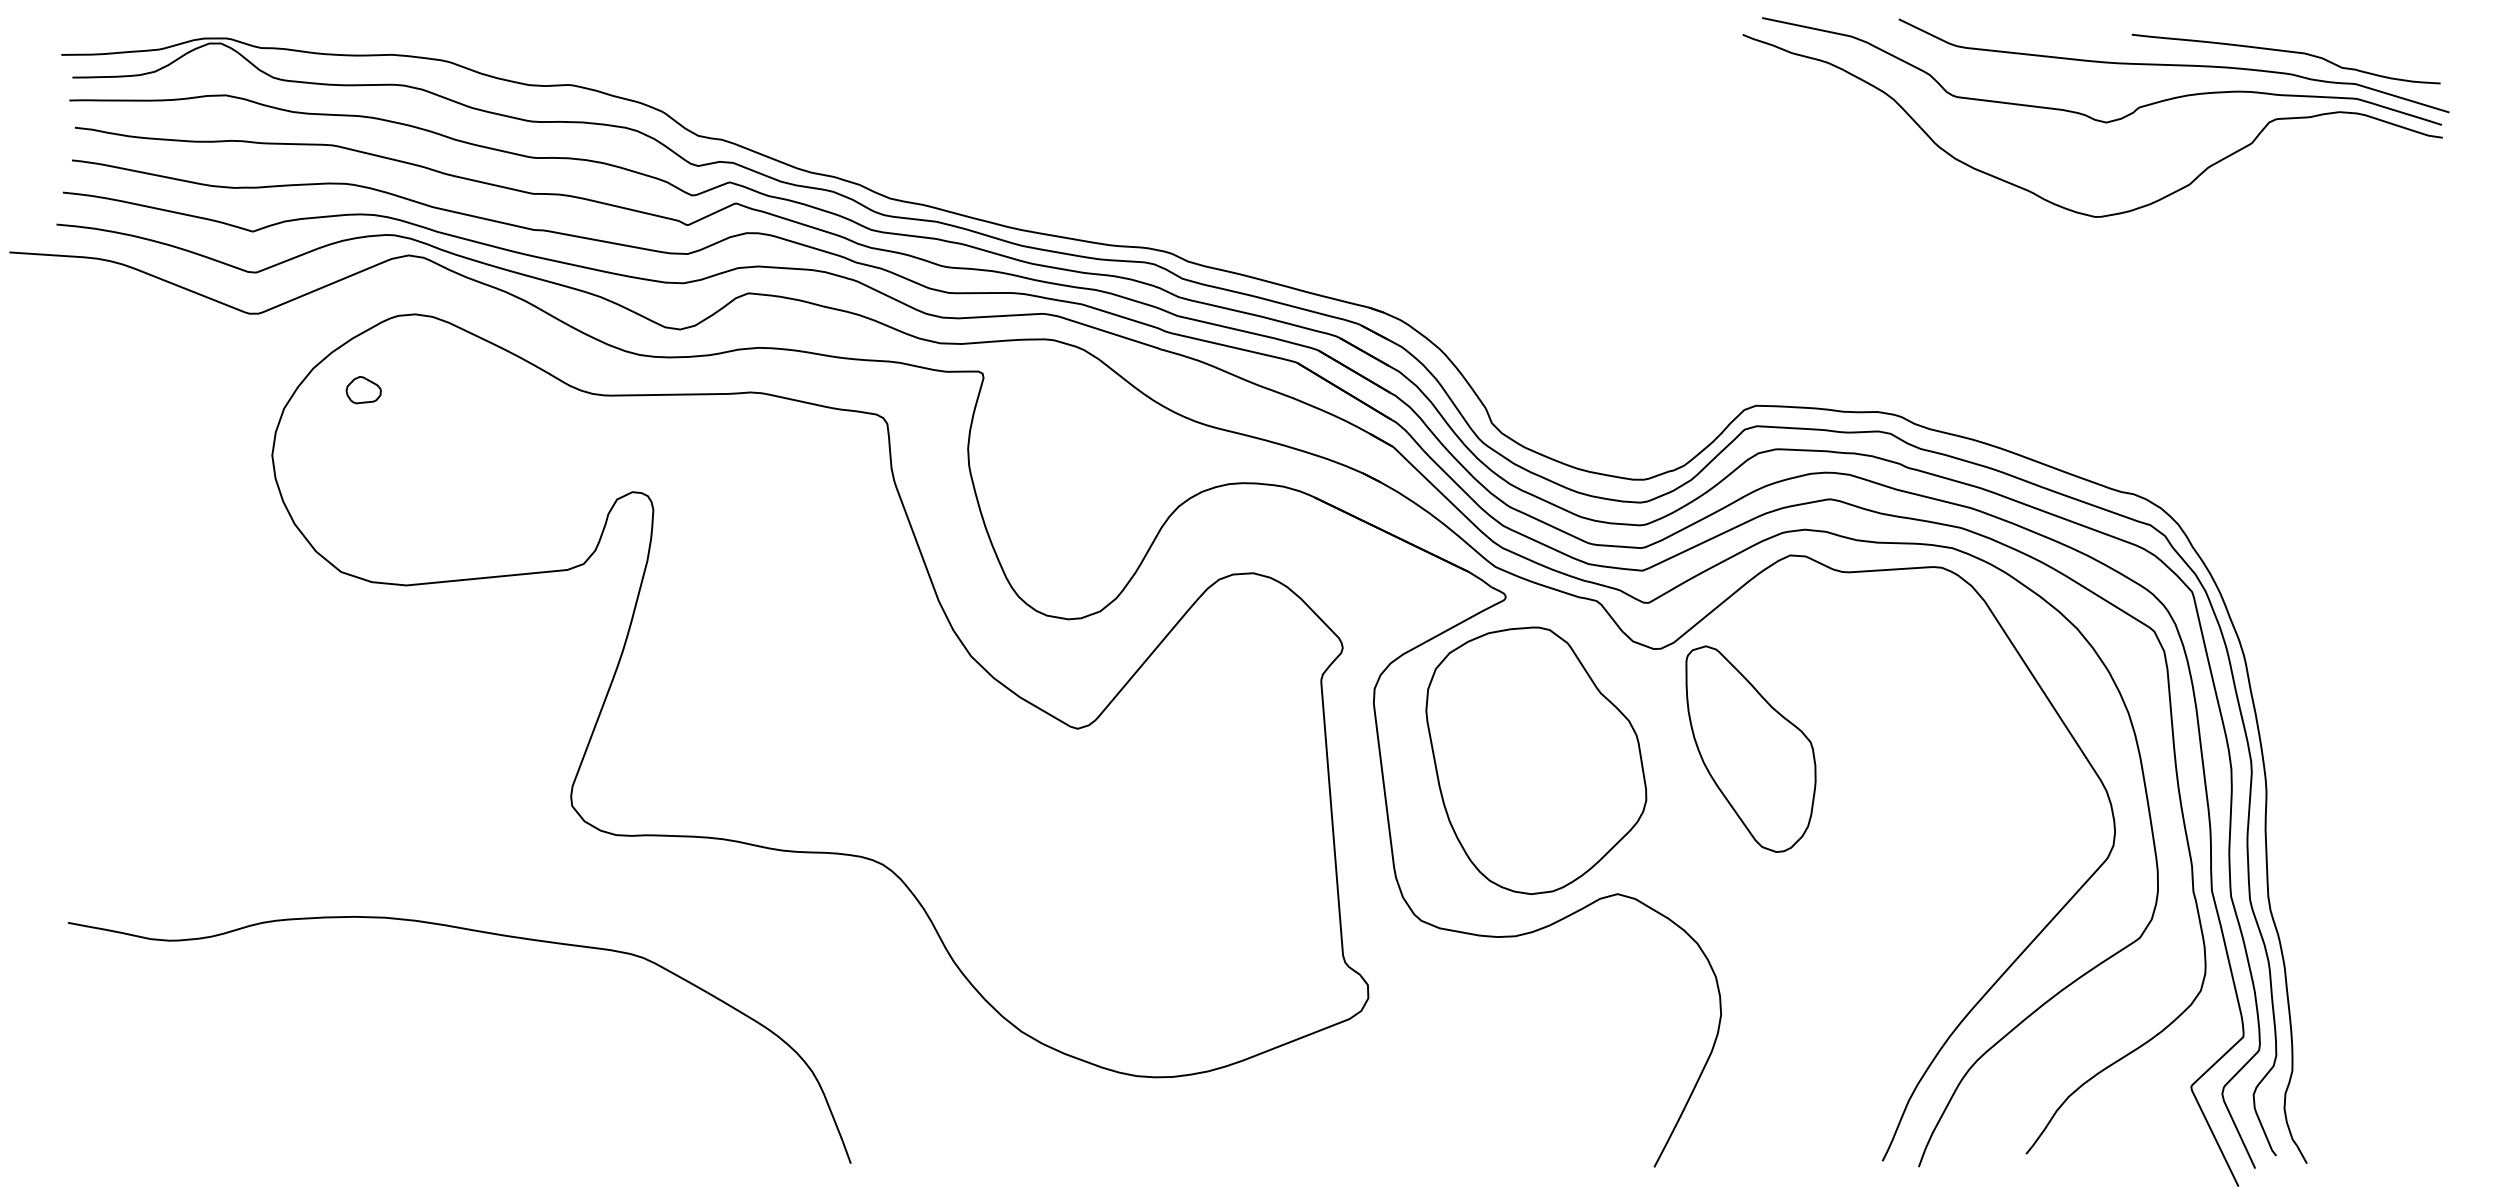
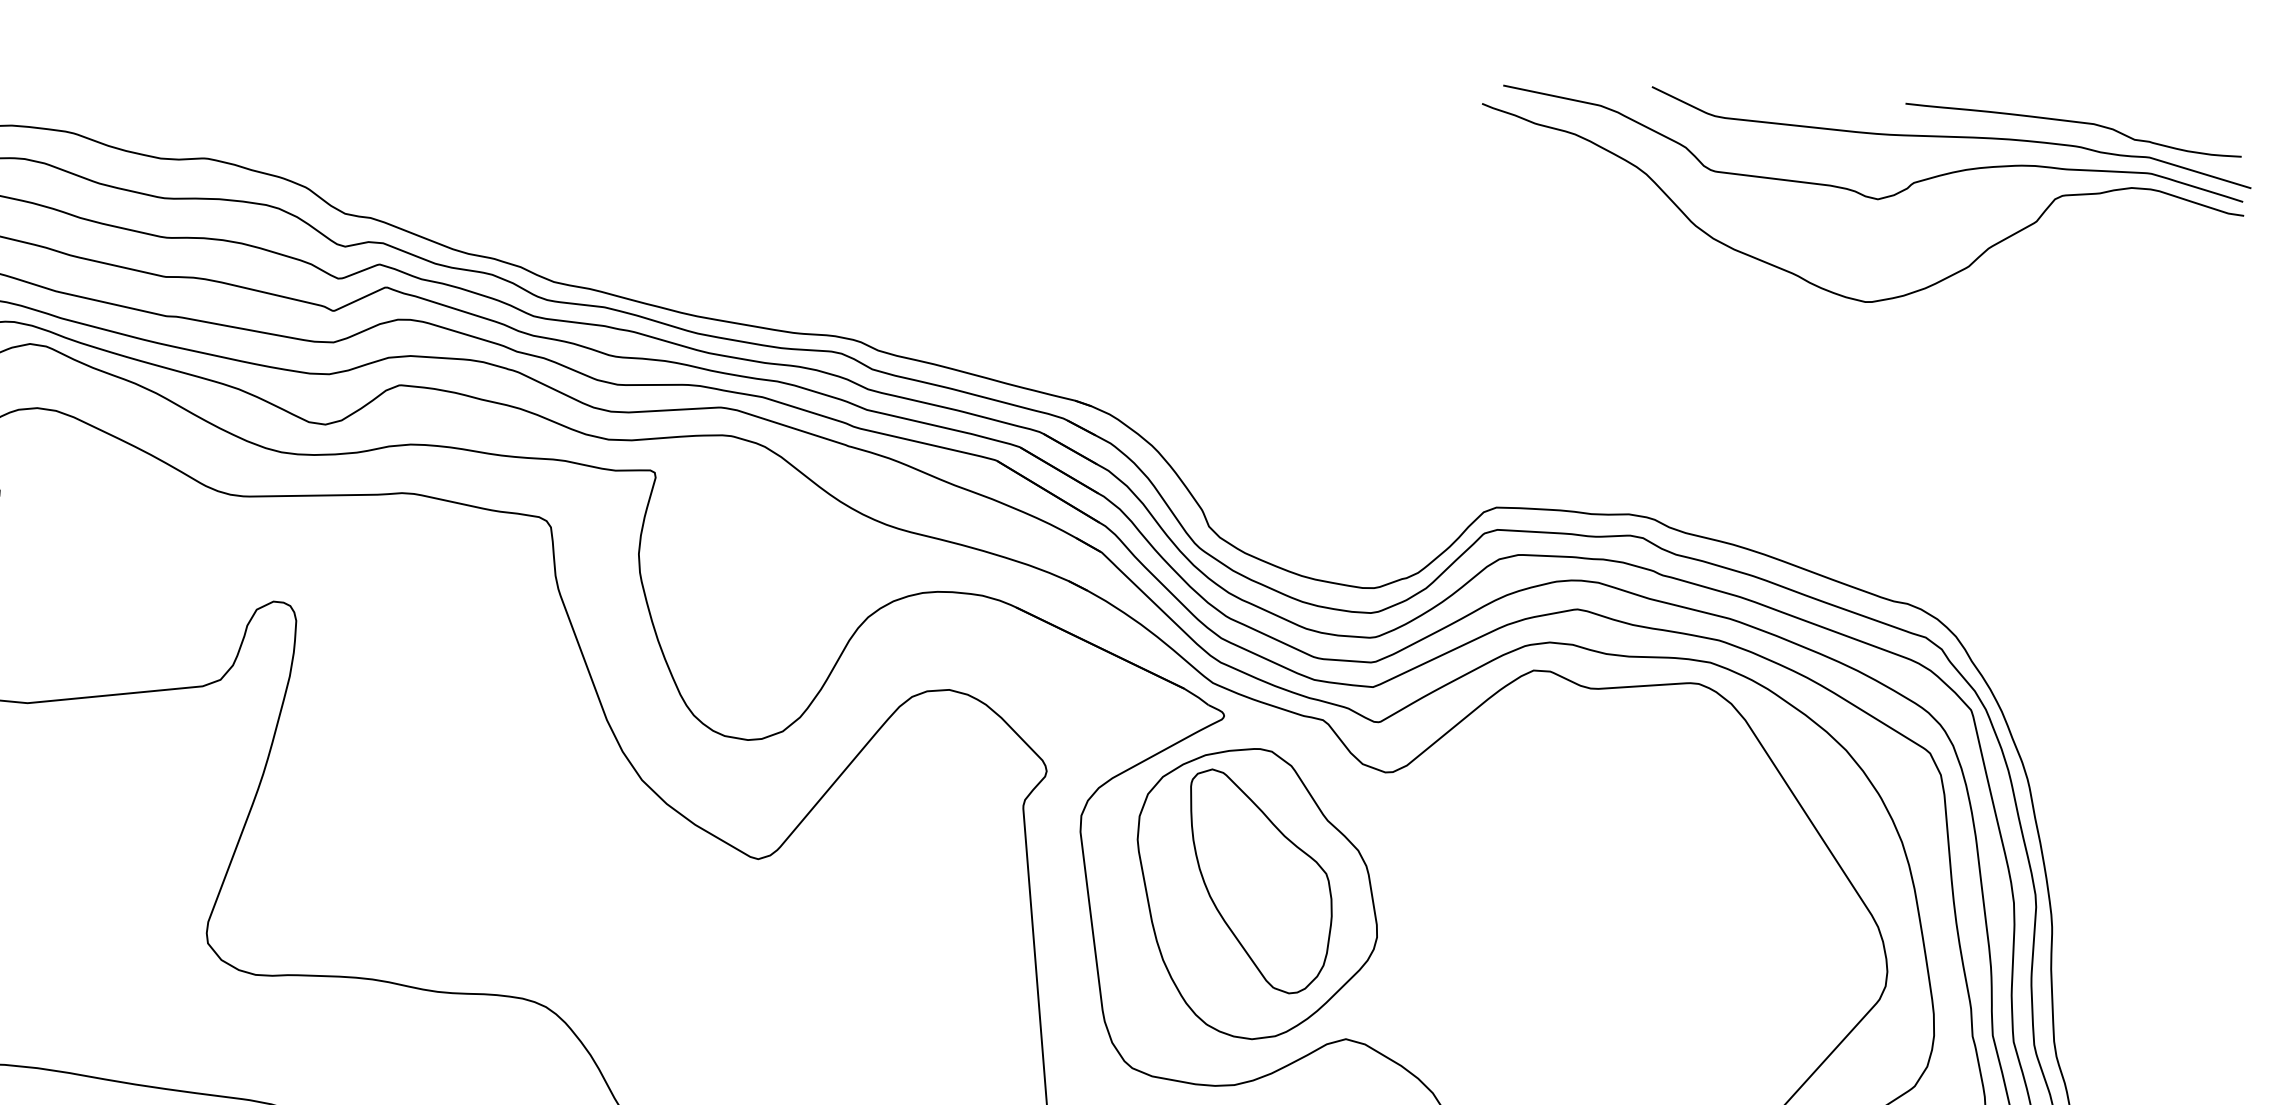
part: (1750, 748) -> (1260, 880), moved

